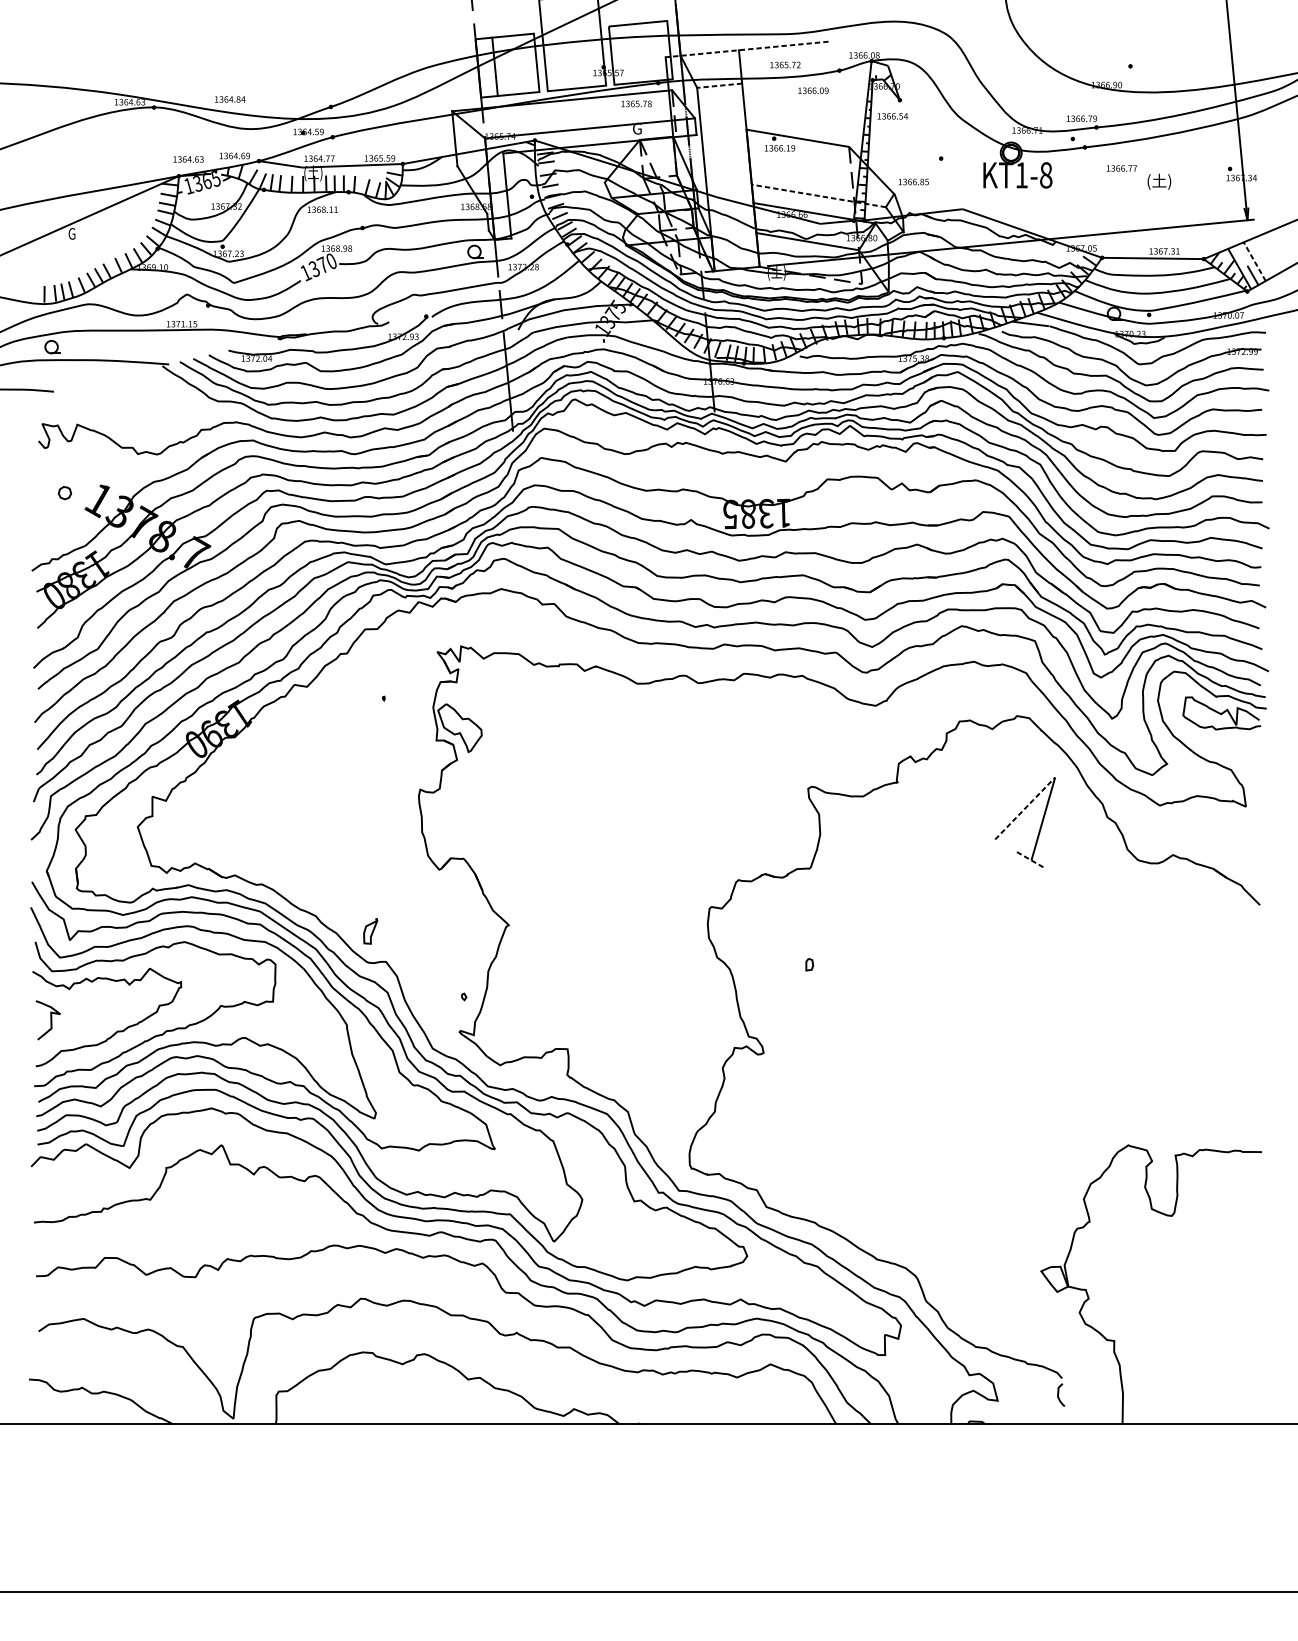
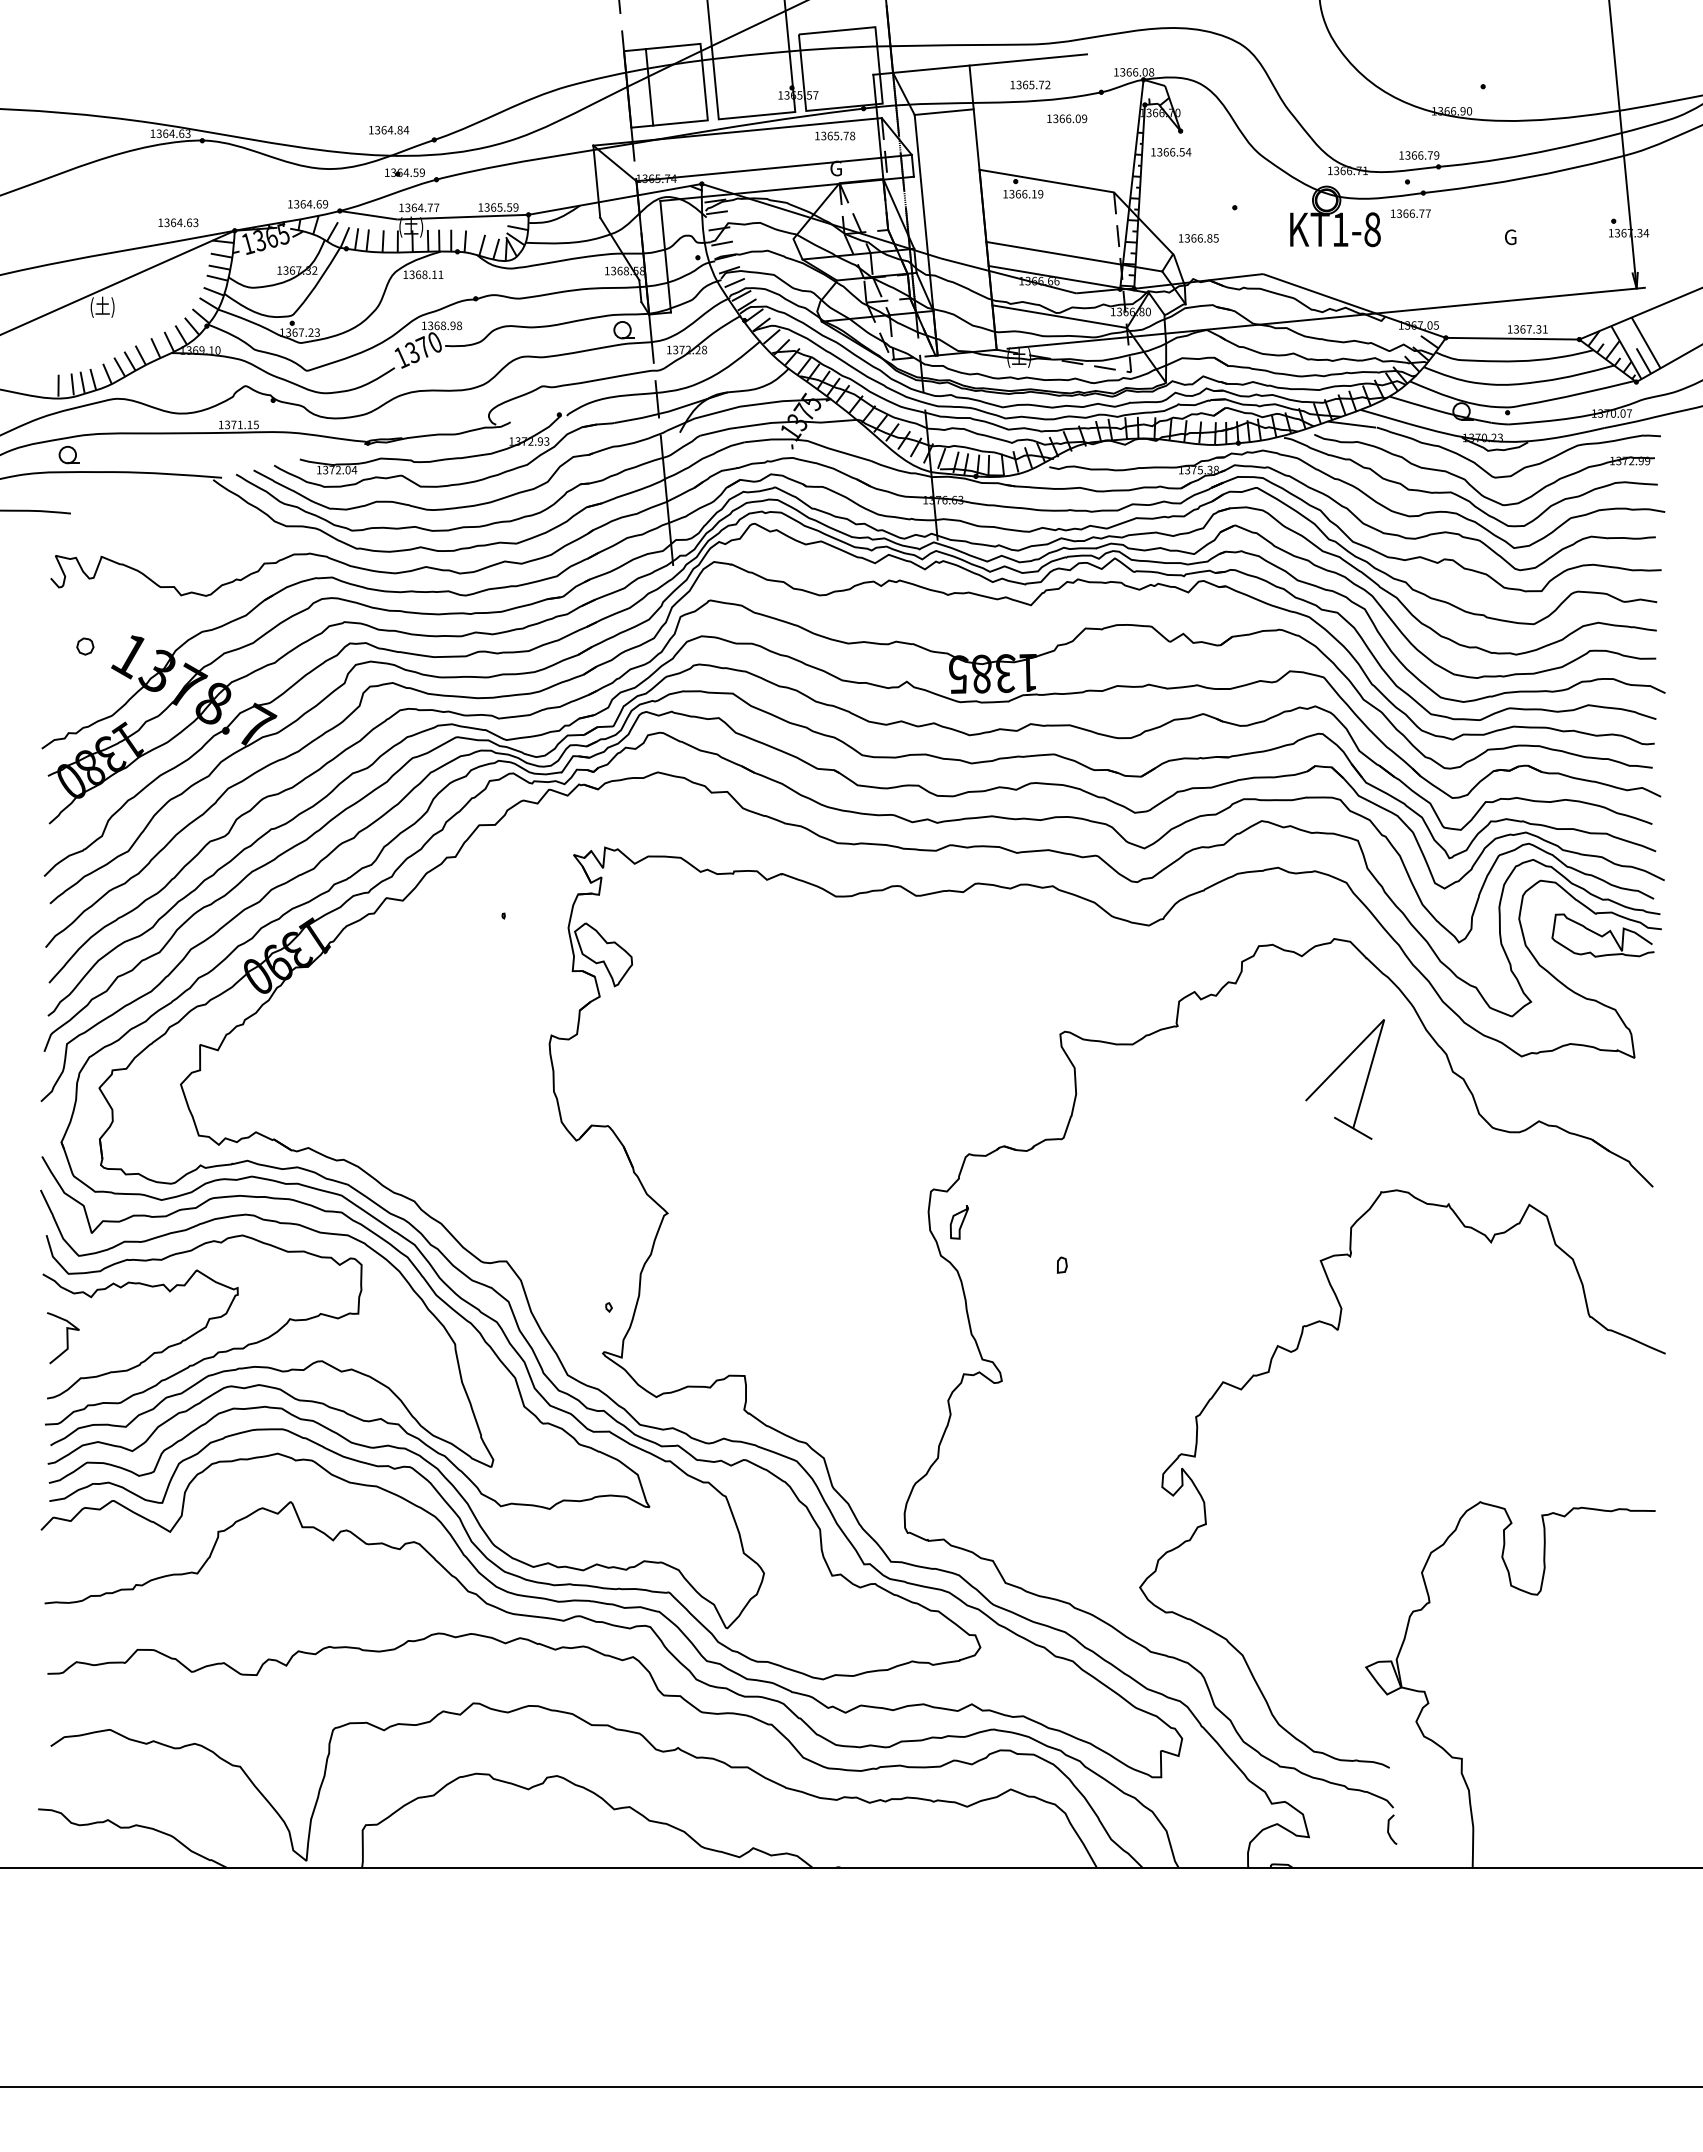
line: (746, 49) -> (979, 64), dashed -> solid
line: (719, 86) -> (944, 112), dashed -> solid
text: (230, 98) -> (389, 129), moved
text: (188, 159) -> (178, 222), moved
text: (1121, 168) -> (1410, 213), moved
text: (1158, 181) -> (1520, 237), (土) -> G
line: (818, 195) -> (1073, 256), dashed -> solid
text: (78, 233) -> (102, 306), G -> (土)
line: (1254, 261) -> (1645, 342), dashed -> solid
line: (1025, 808) -> (1345, 1060), dashed -> solid
line: (1031, 860) -> (1353, 1128), dashed -> solid
part: (369, 931) -> (958, 1222), moved
curve: (1020, 1014) -> (1338, 1330), added

